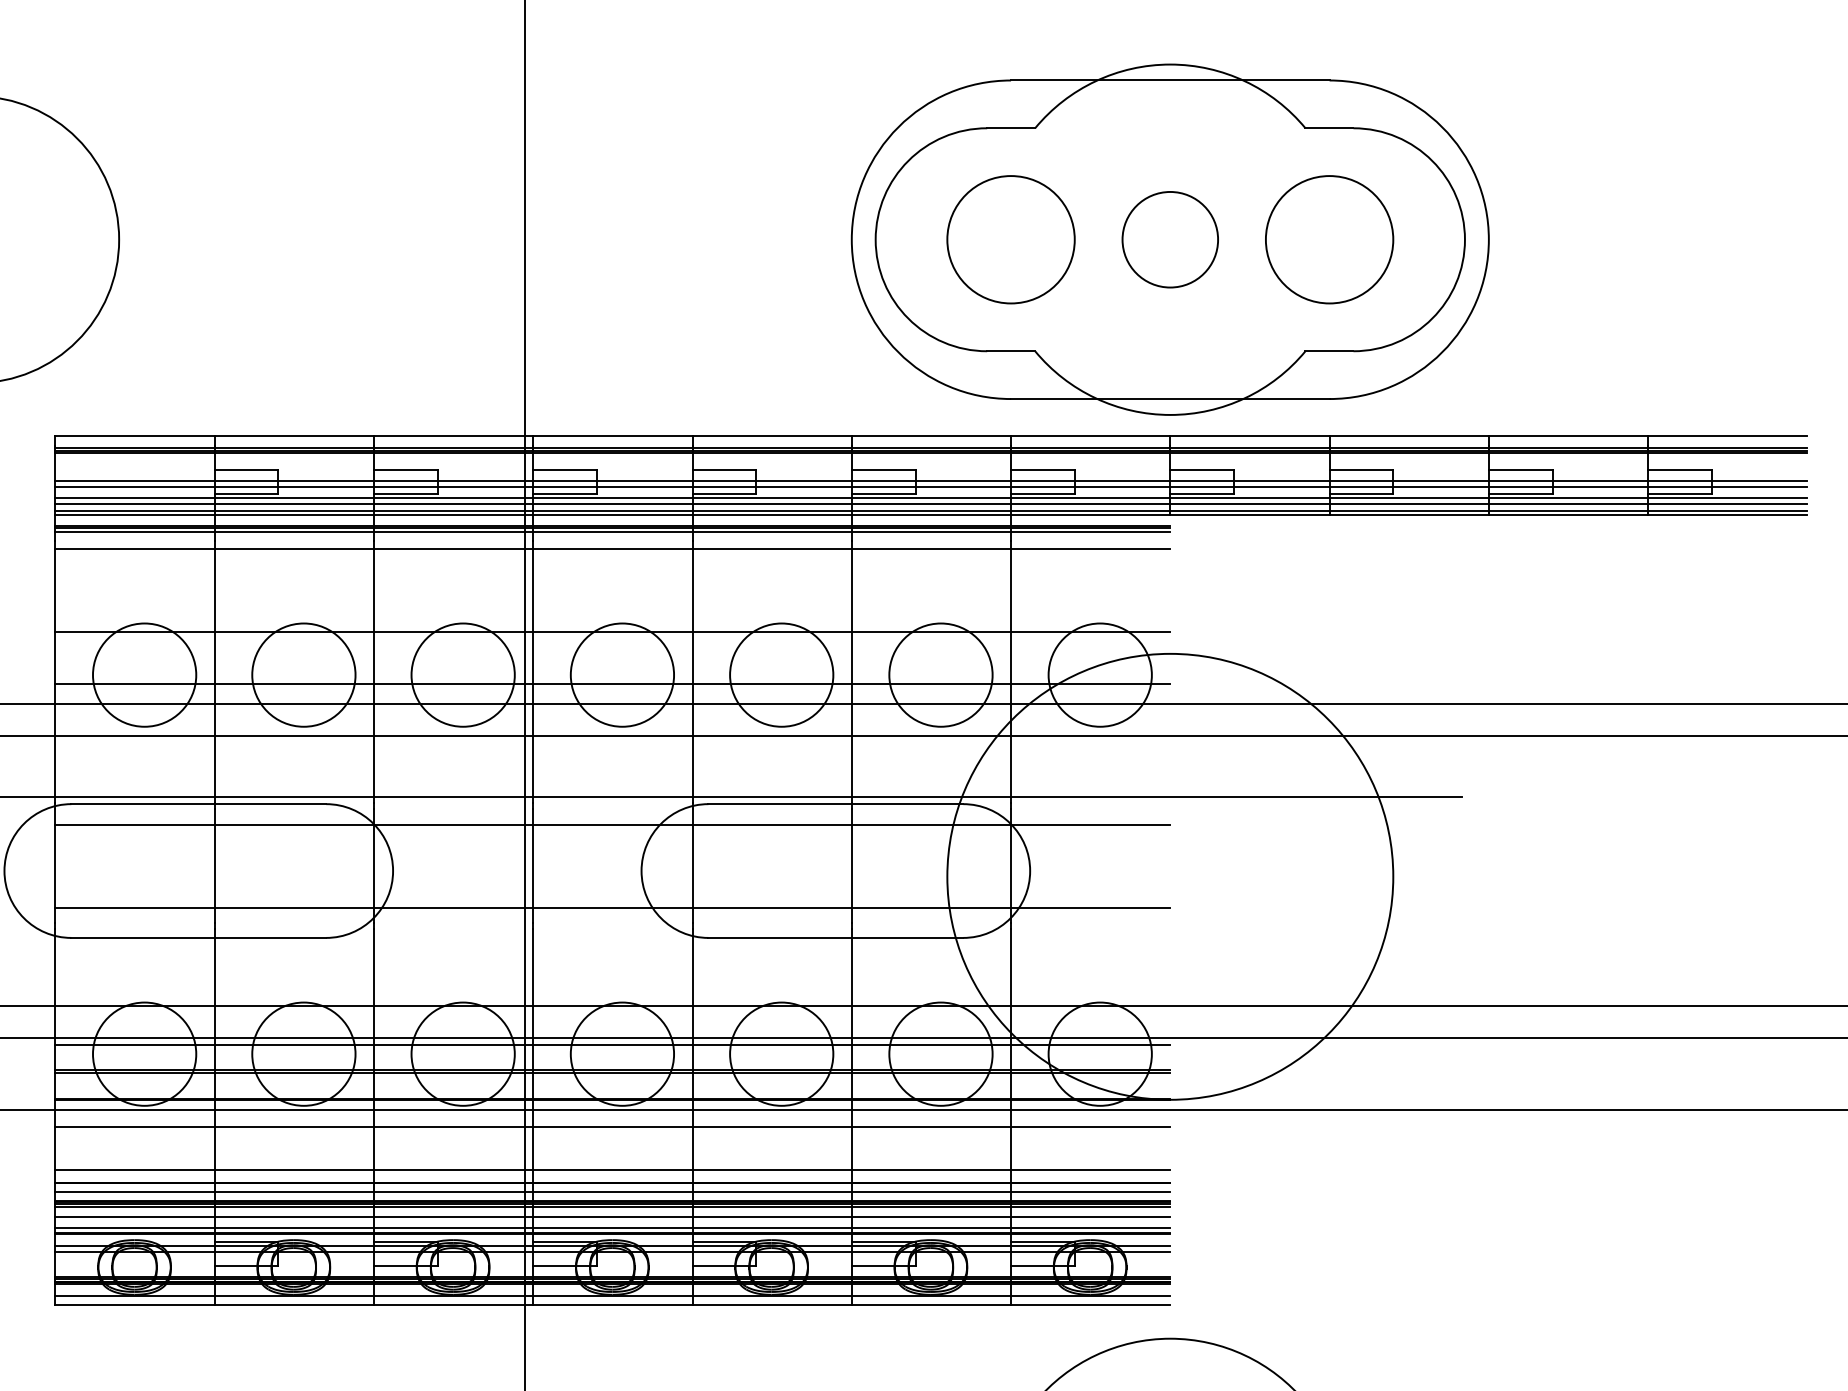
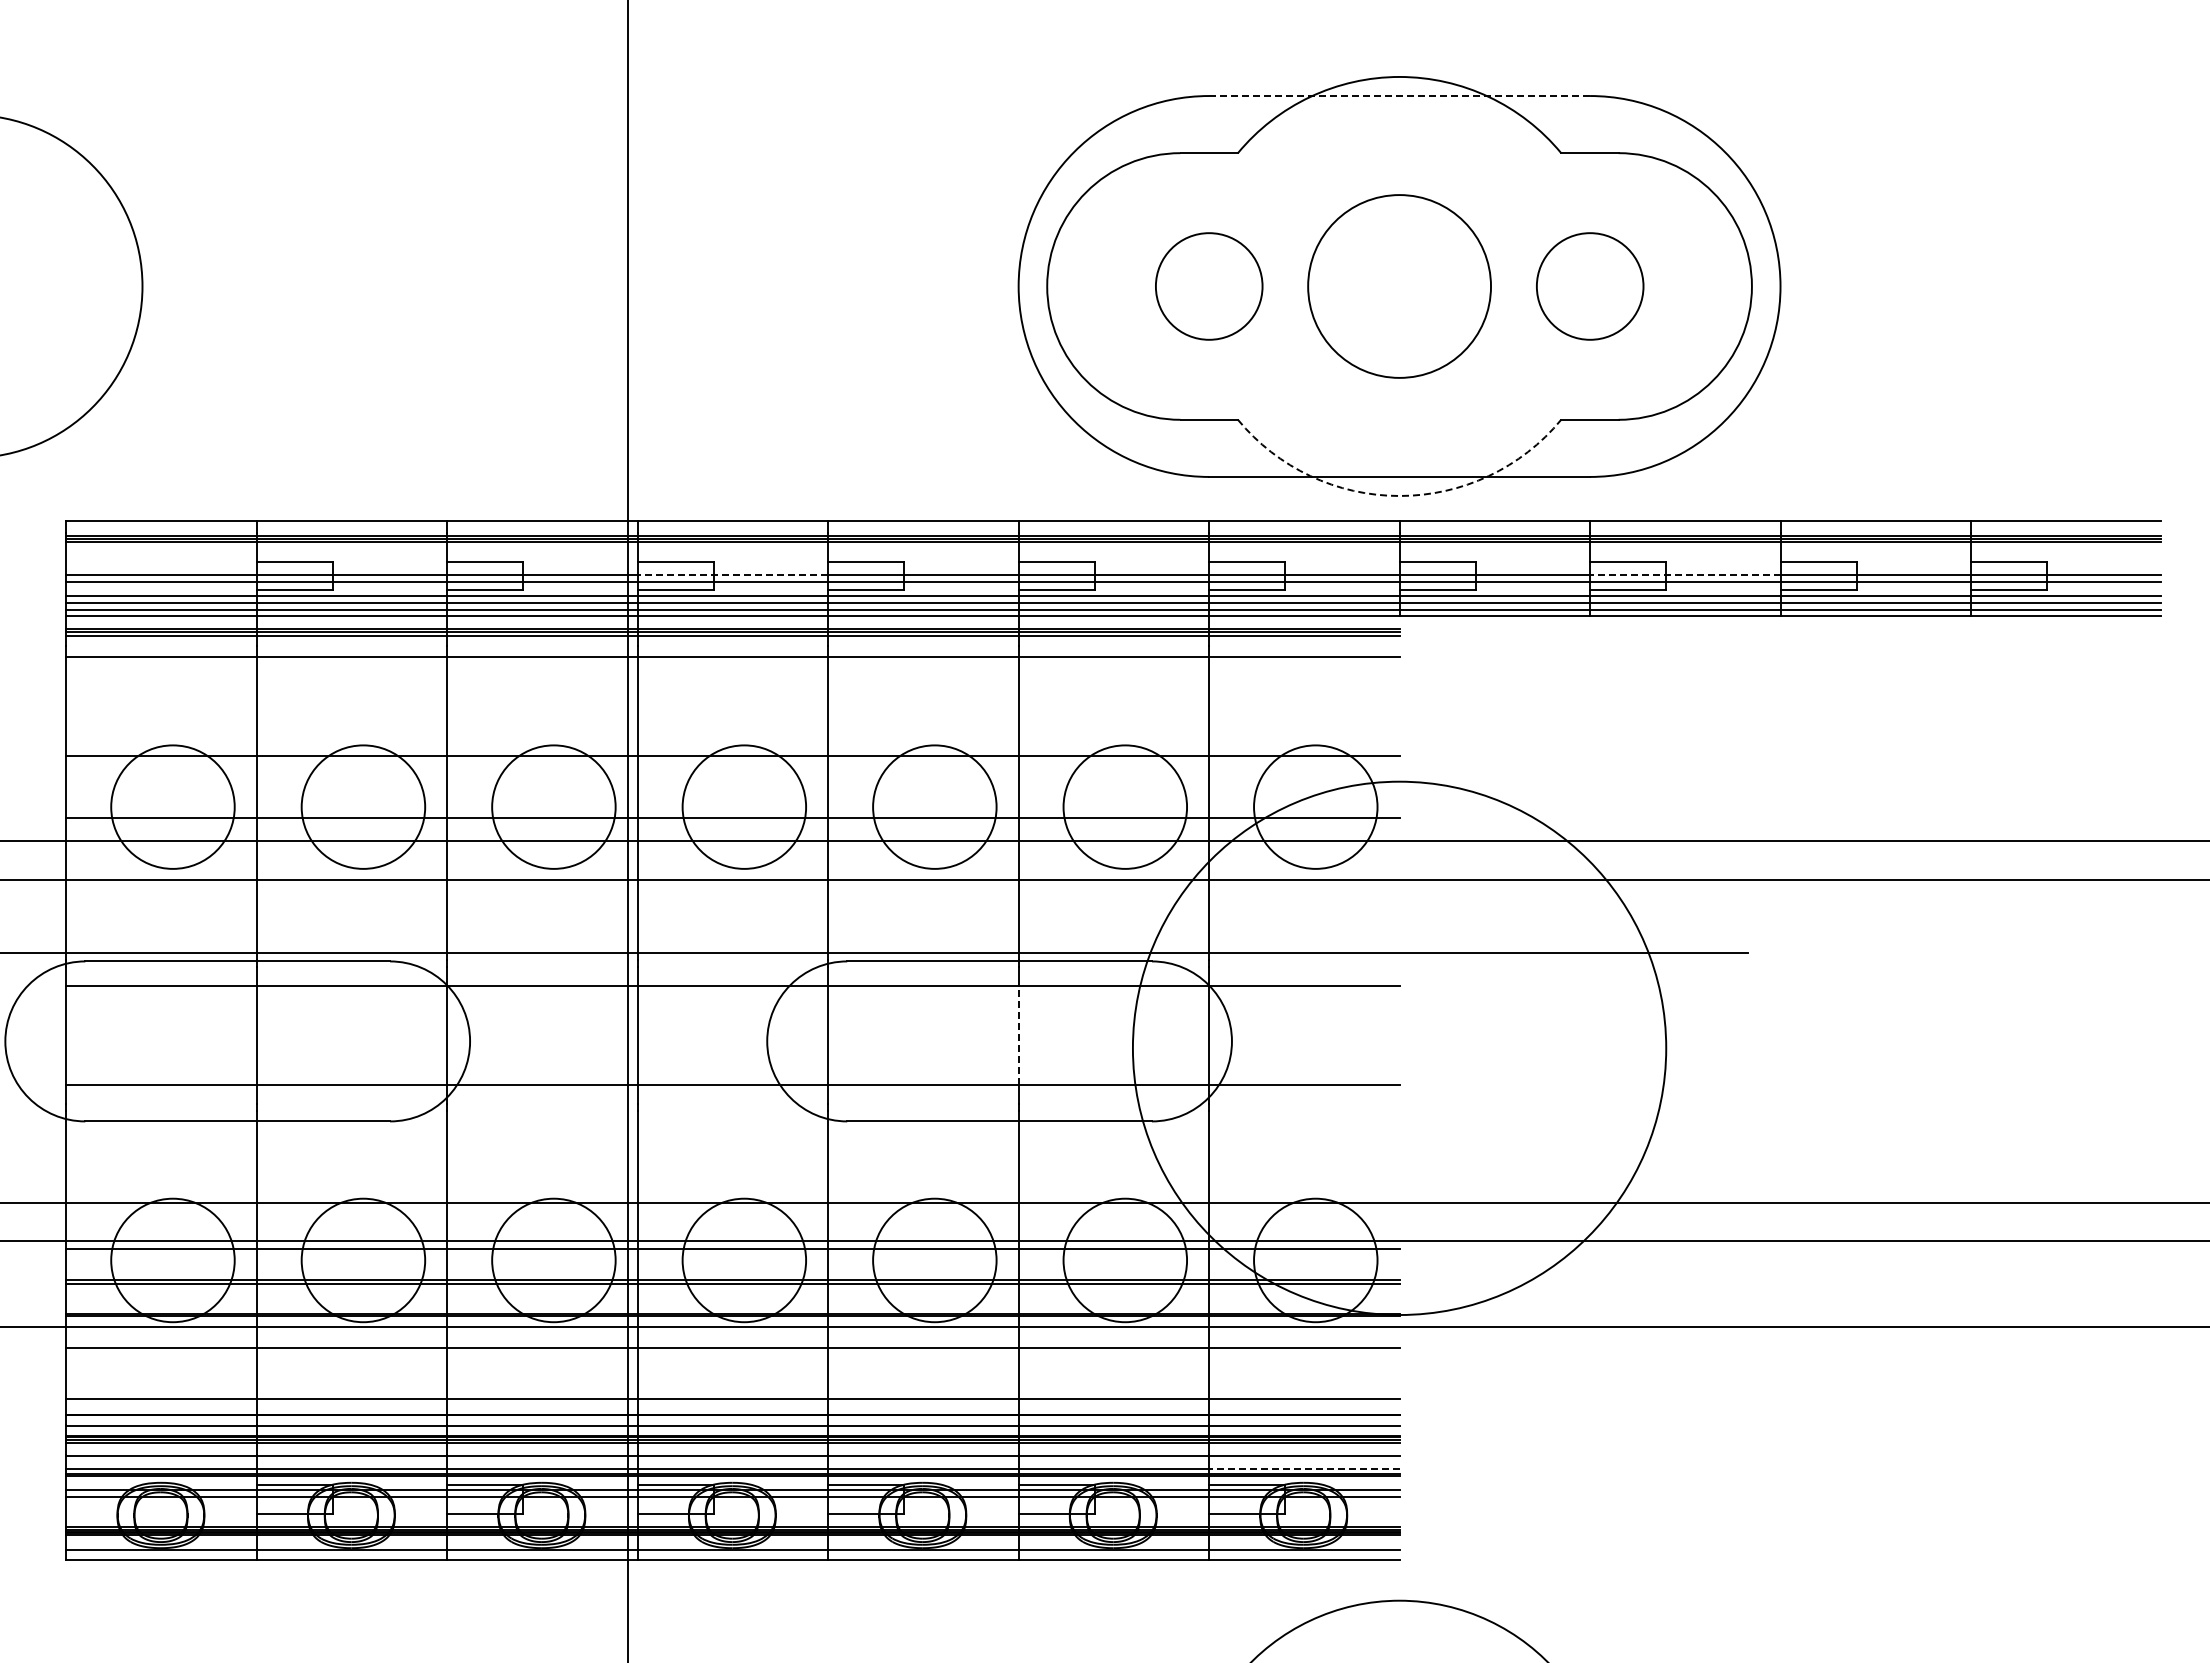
line: (1170, 80) -> (1399, 96), solid -> dashed
circle: (1011, 239) -> (1209, 286), size x0.7
circle: (1170, 239) -> (1399, 286), size x1.6
circle: (1329, 239) -> (1590, 286), size x0.7
arc: (1170, 415) -> (1399, 496), solid -> dashed
line: (612, 480) -> (732, 574), solid -> dashed
line: (1408, 480) -> (1684, 574), solid -> dashed
line: (851, 866) -> (1018, 1035), solid -> dashed
line: (1089, 1228) -> (1303, 1468), solid -> dashed

